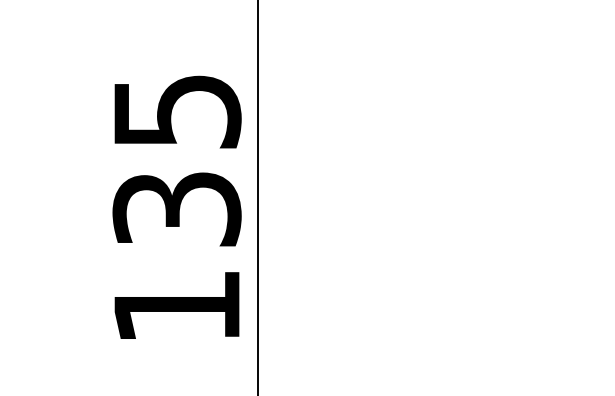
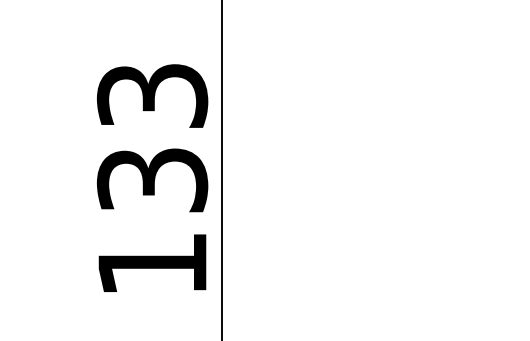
text: (176, 111) -> (152, 95), 135 -> 133

